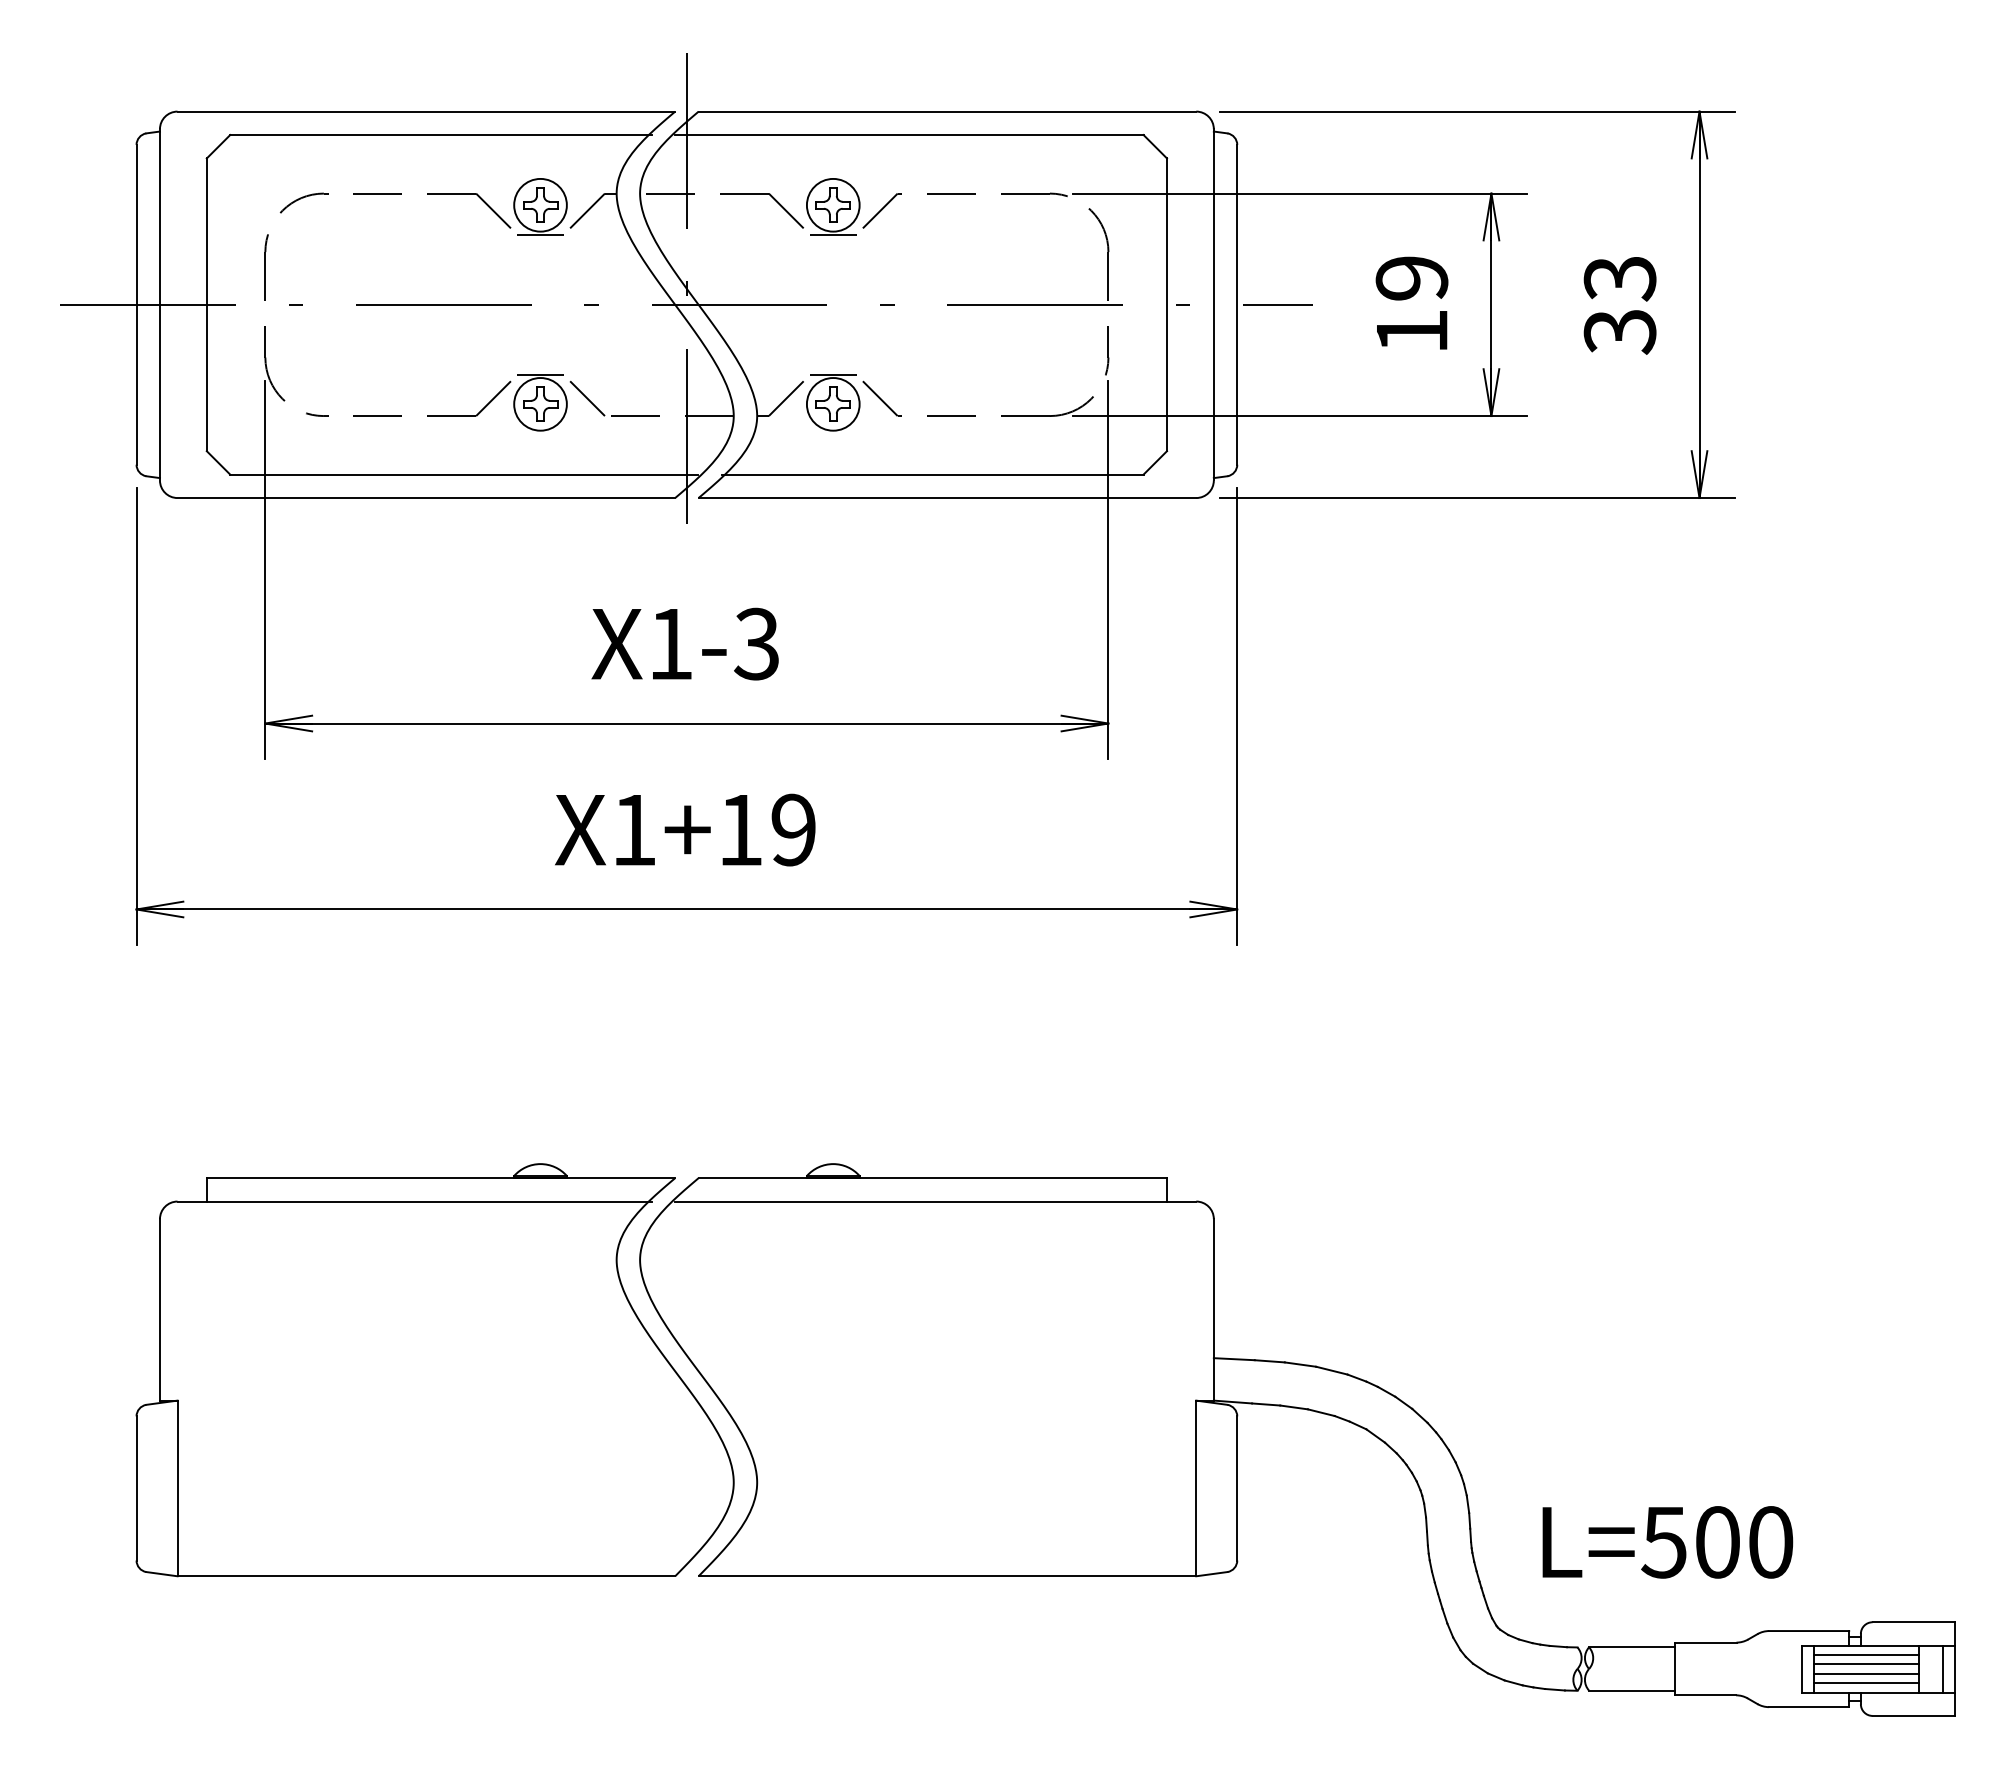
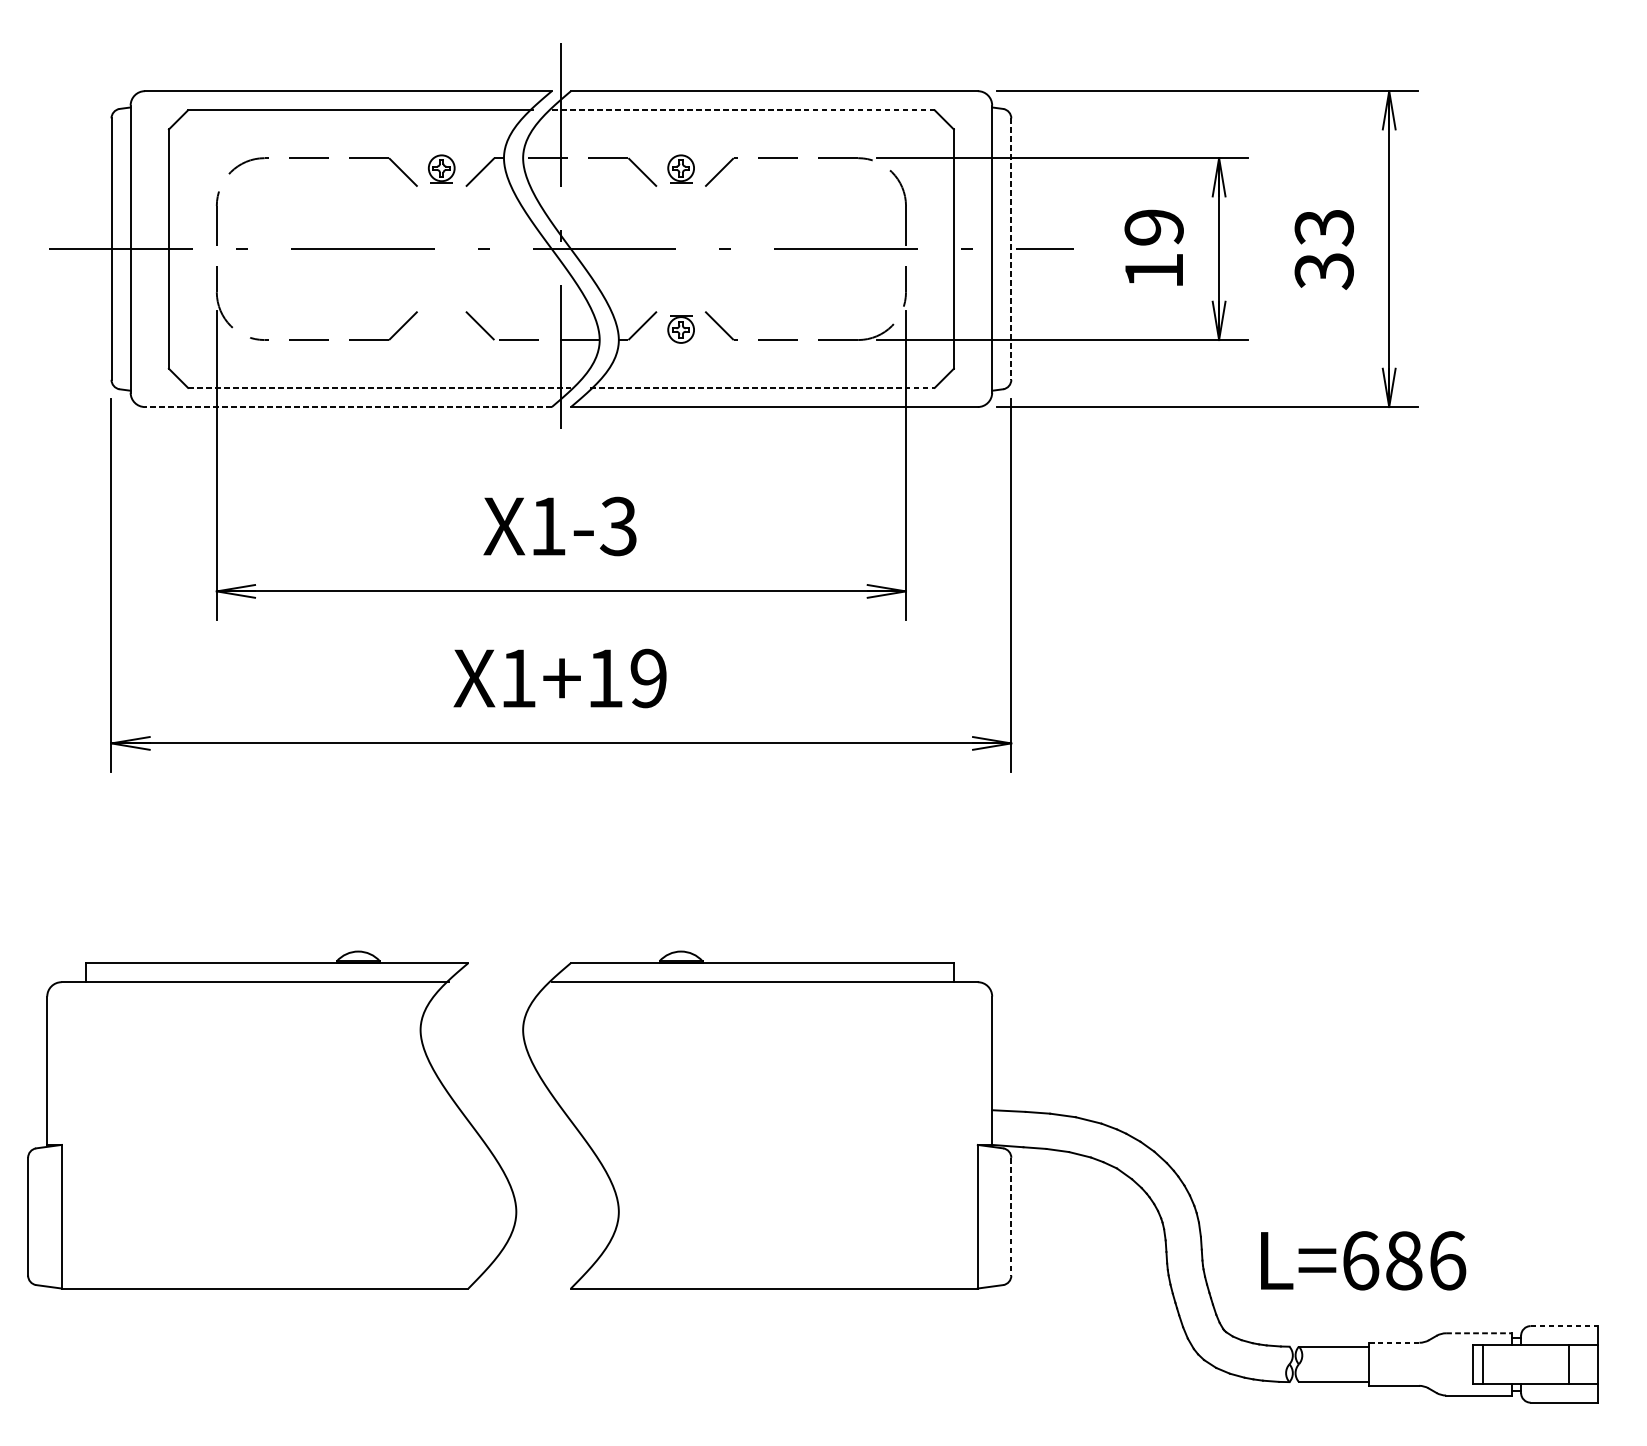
line: (909, 135) -> (743, 110), solid -> dashed
part: (540, 206) -> (441, 168), size x0.6
part: (833, 206) -> (681, 168), size x0.6
line: (1237, 304) -> (1011, 248), solid -> dashed
part: (540, 402) -> (441, 328), removed
part: (833, 402) -> (681, 328), size x0.6
line: (464, 474) -> (379, 387), solid -> dashed
line: (932, 474) -> (762, 387), solid -> dashed
line: (426, 498) -> (348, 407), solid -> dashed
part: (434, 1370) -> (271, 1120), moved
line: (1237, 1488) -> (1011, 1216), solid -> dashed
text: (1717, 1542) -> (1403, 1260), L=500 -> L=686
line: (1913, 1622) -> (1564, 1326), solid -> dashed
line: (1809, 1631) -> (1479, 1333), solid -> dashed
line: (1705, 1642) -> (1394, 1342), solid -> dashed
line: (1866, 1655) -> (1525, 1353), removed
line: (1866, 1664) -> (1525, 1360), removed
line: (1942, 1668) -> (1587, 1363), removed
line: (1866, 1673) -> (1525, 1368), removed
line: (1866, 1683) -> (1525, 1376), removed

